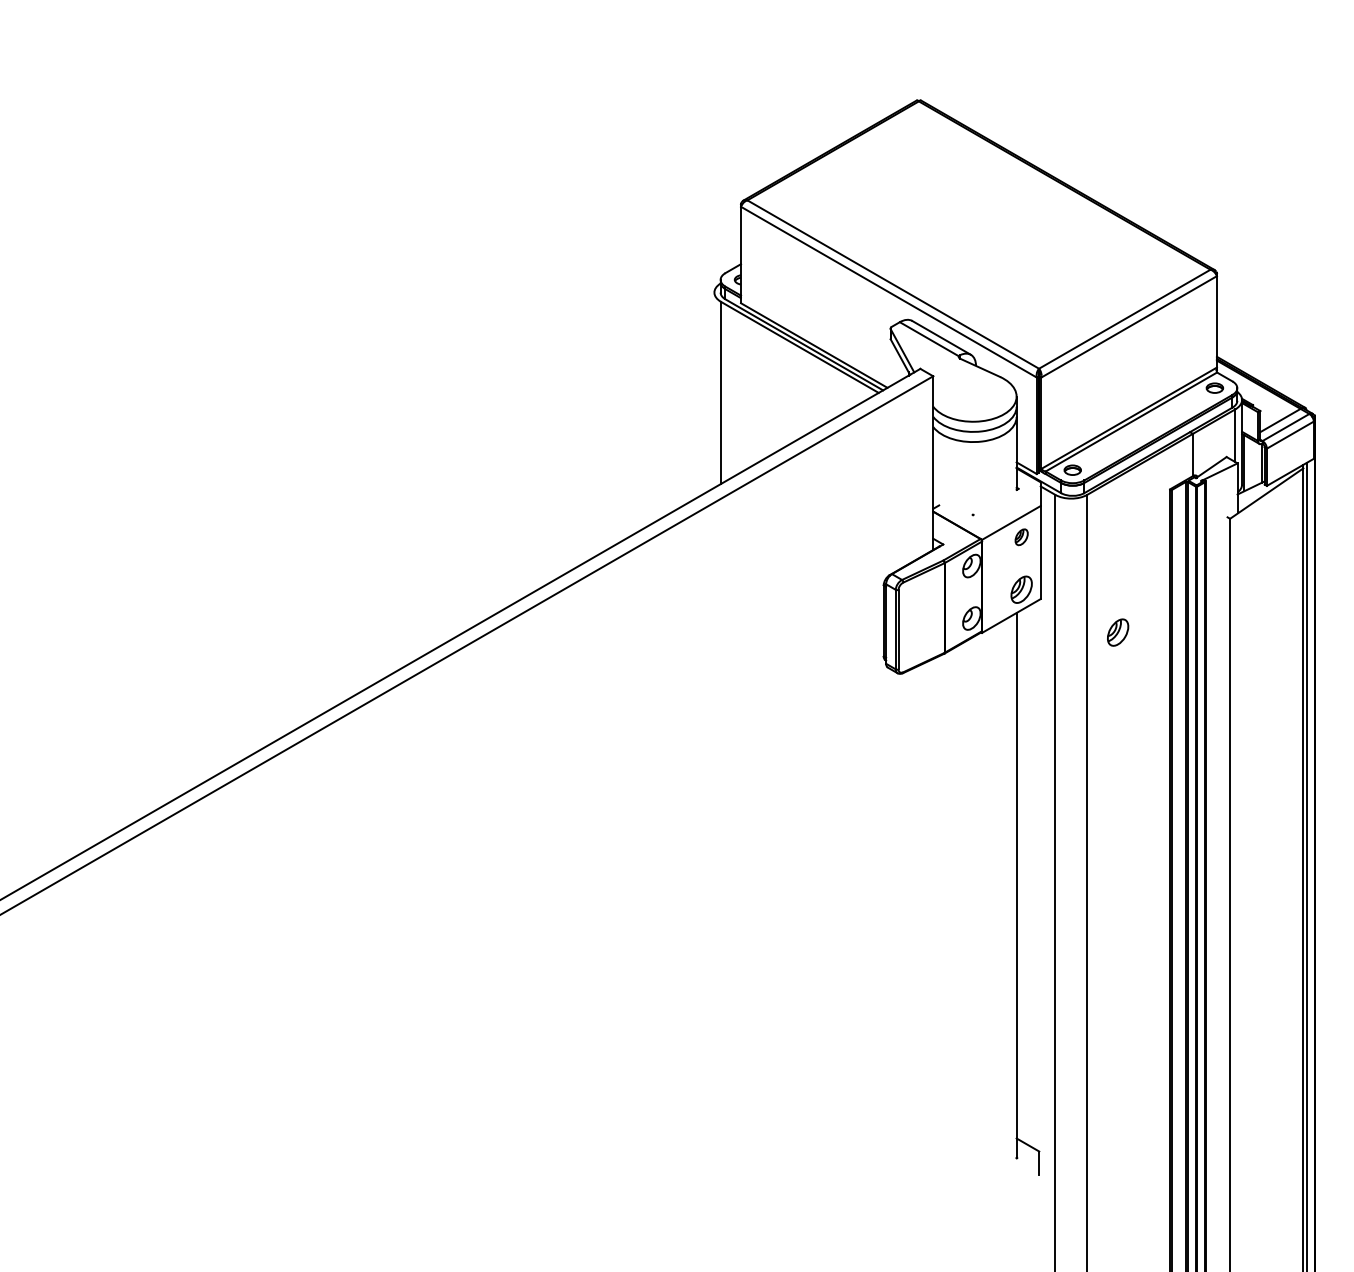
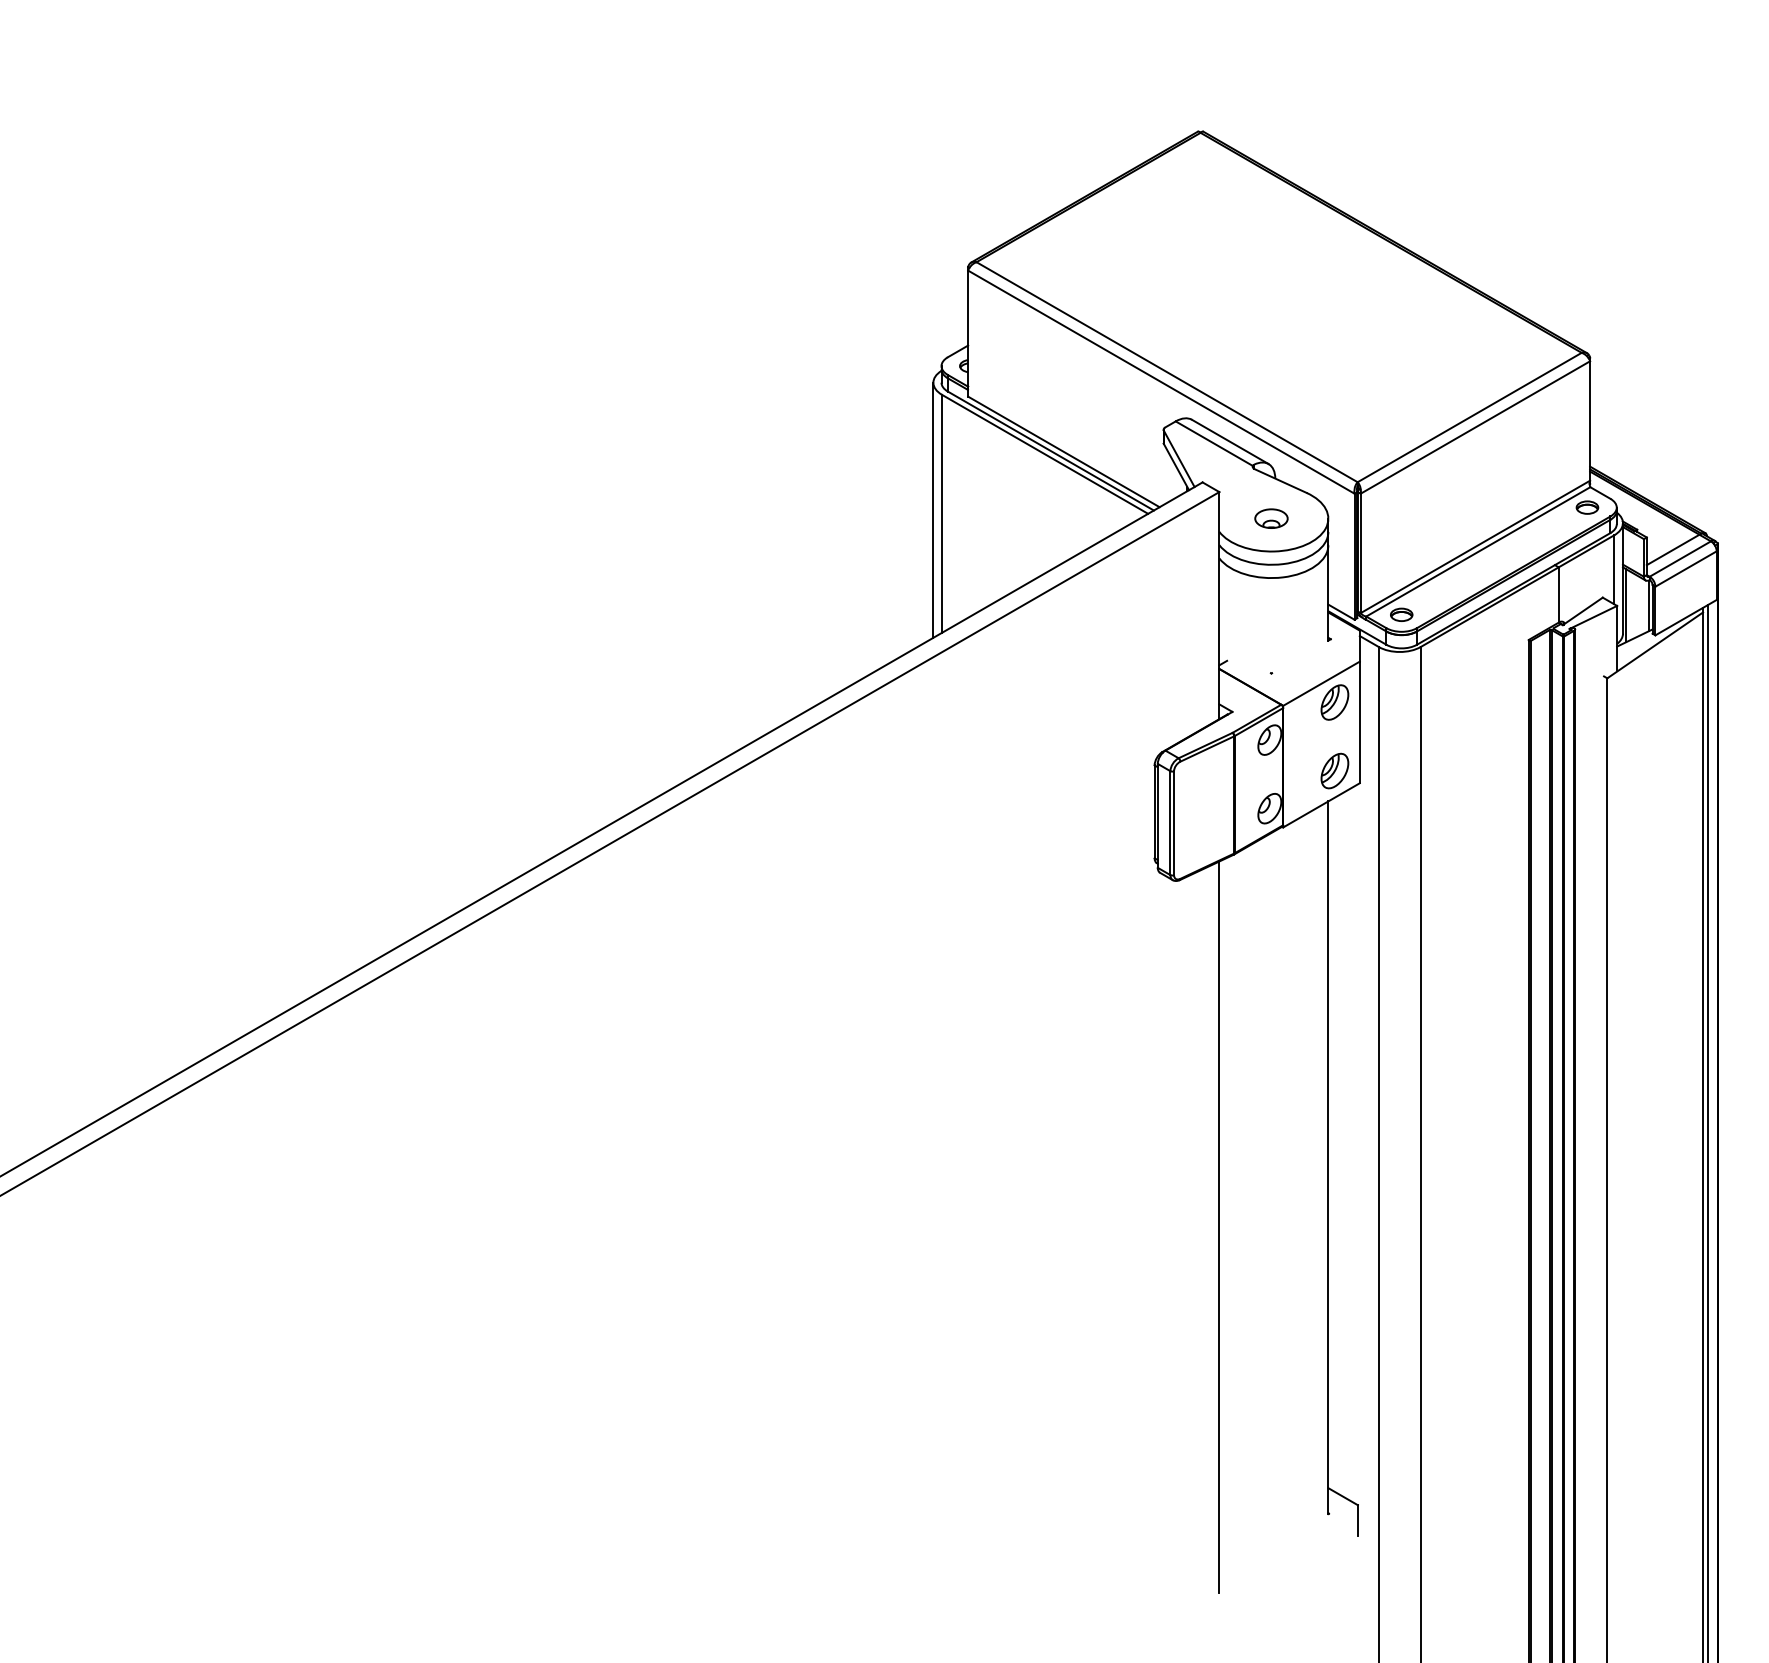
line: (714, 389) -> (933, 509), added
part: (973, 396) -> (1271, 518), added
part: (1021, 537) -> (1334, 702), size x1.67
part: (1117, 632) -> (1460, 826), removed
line: (933, 938) -> (1219, 1226), added

